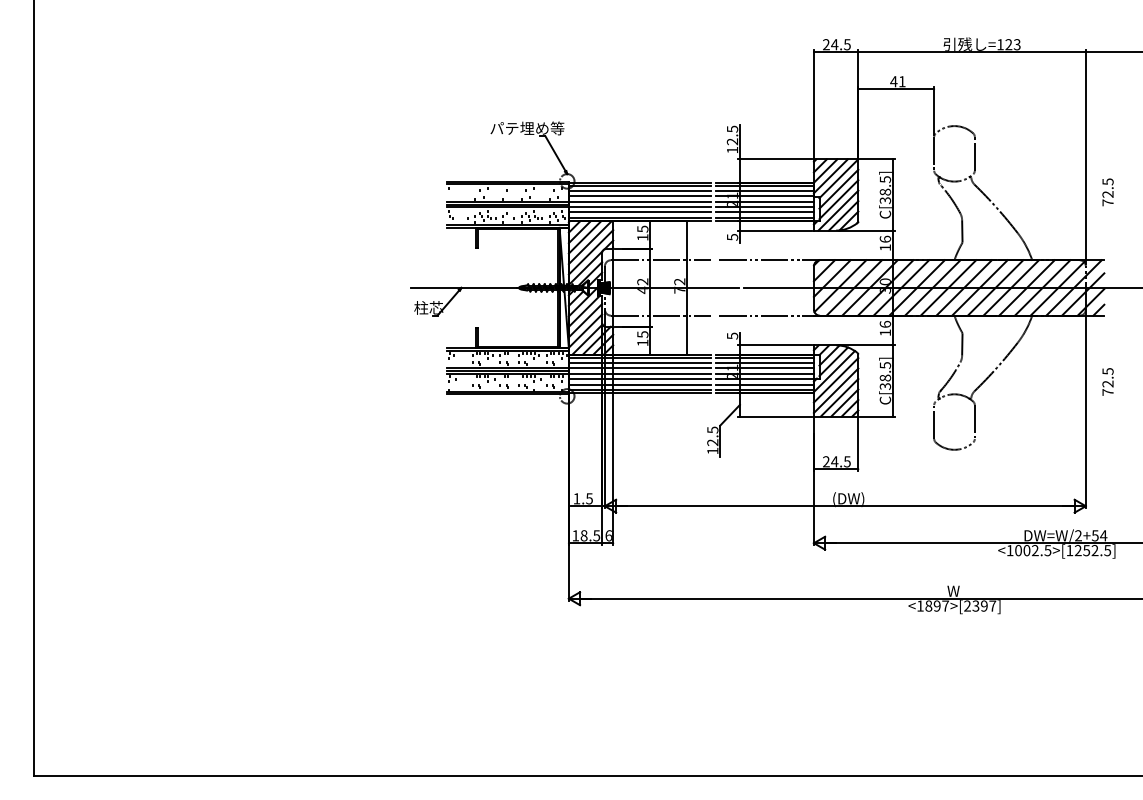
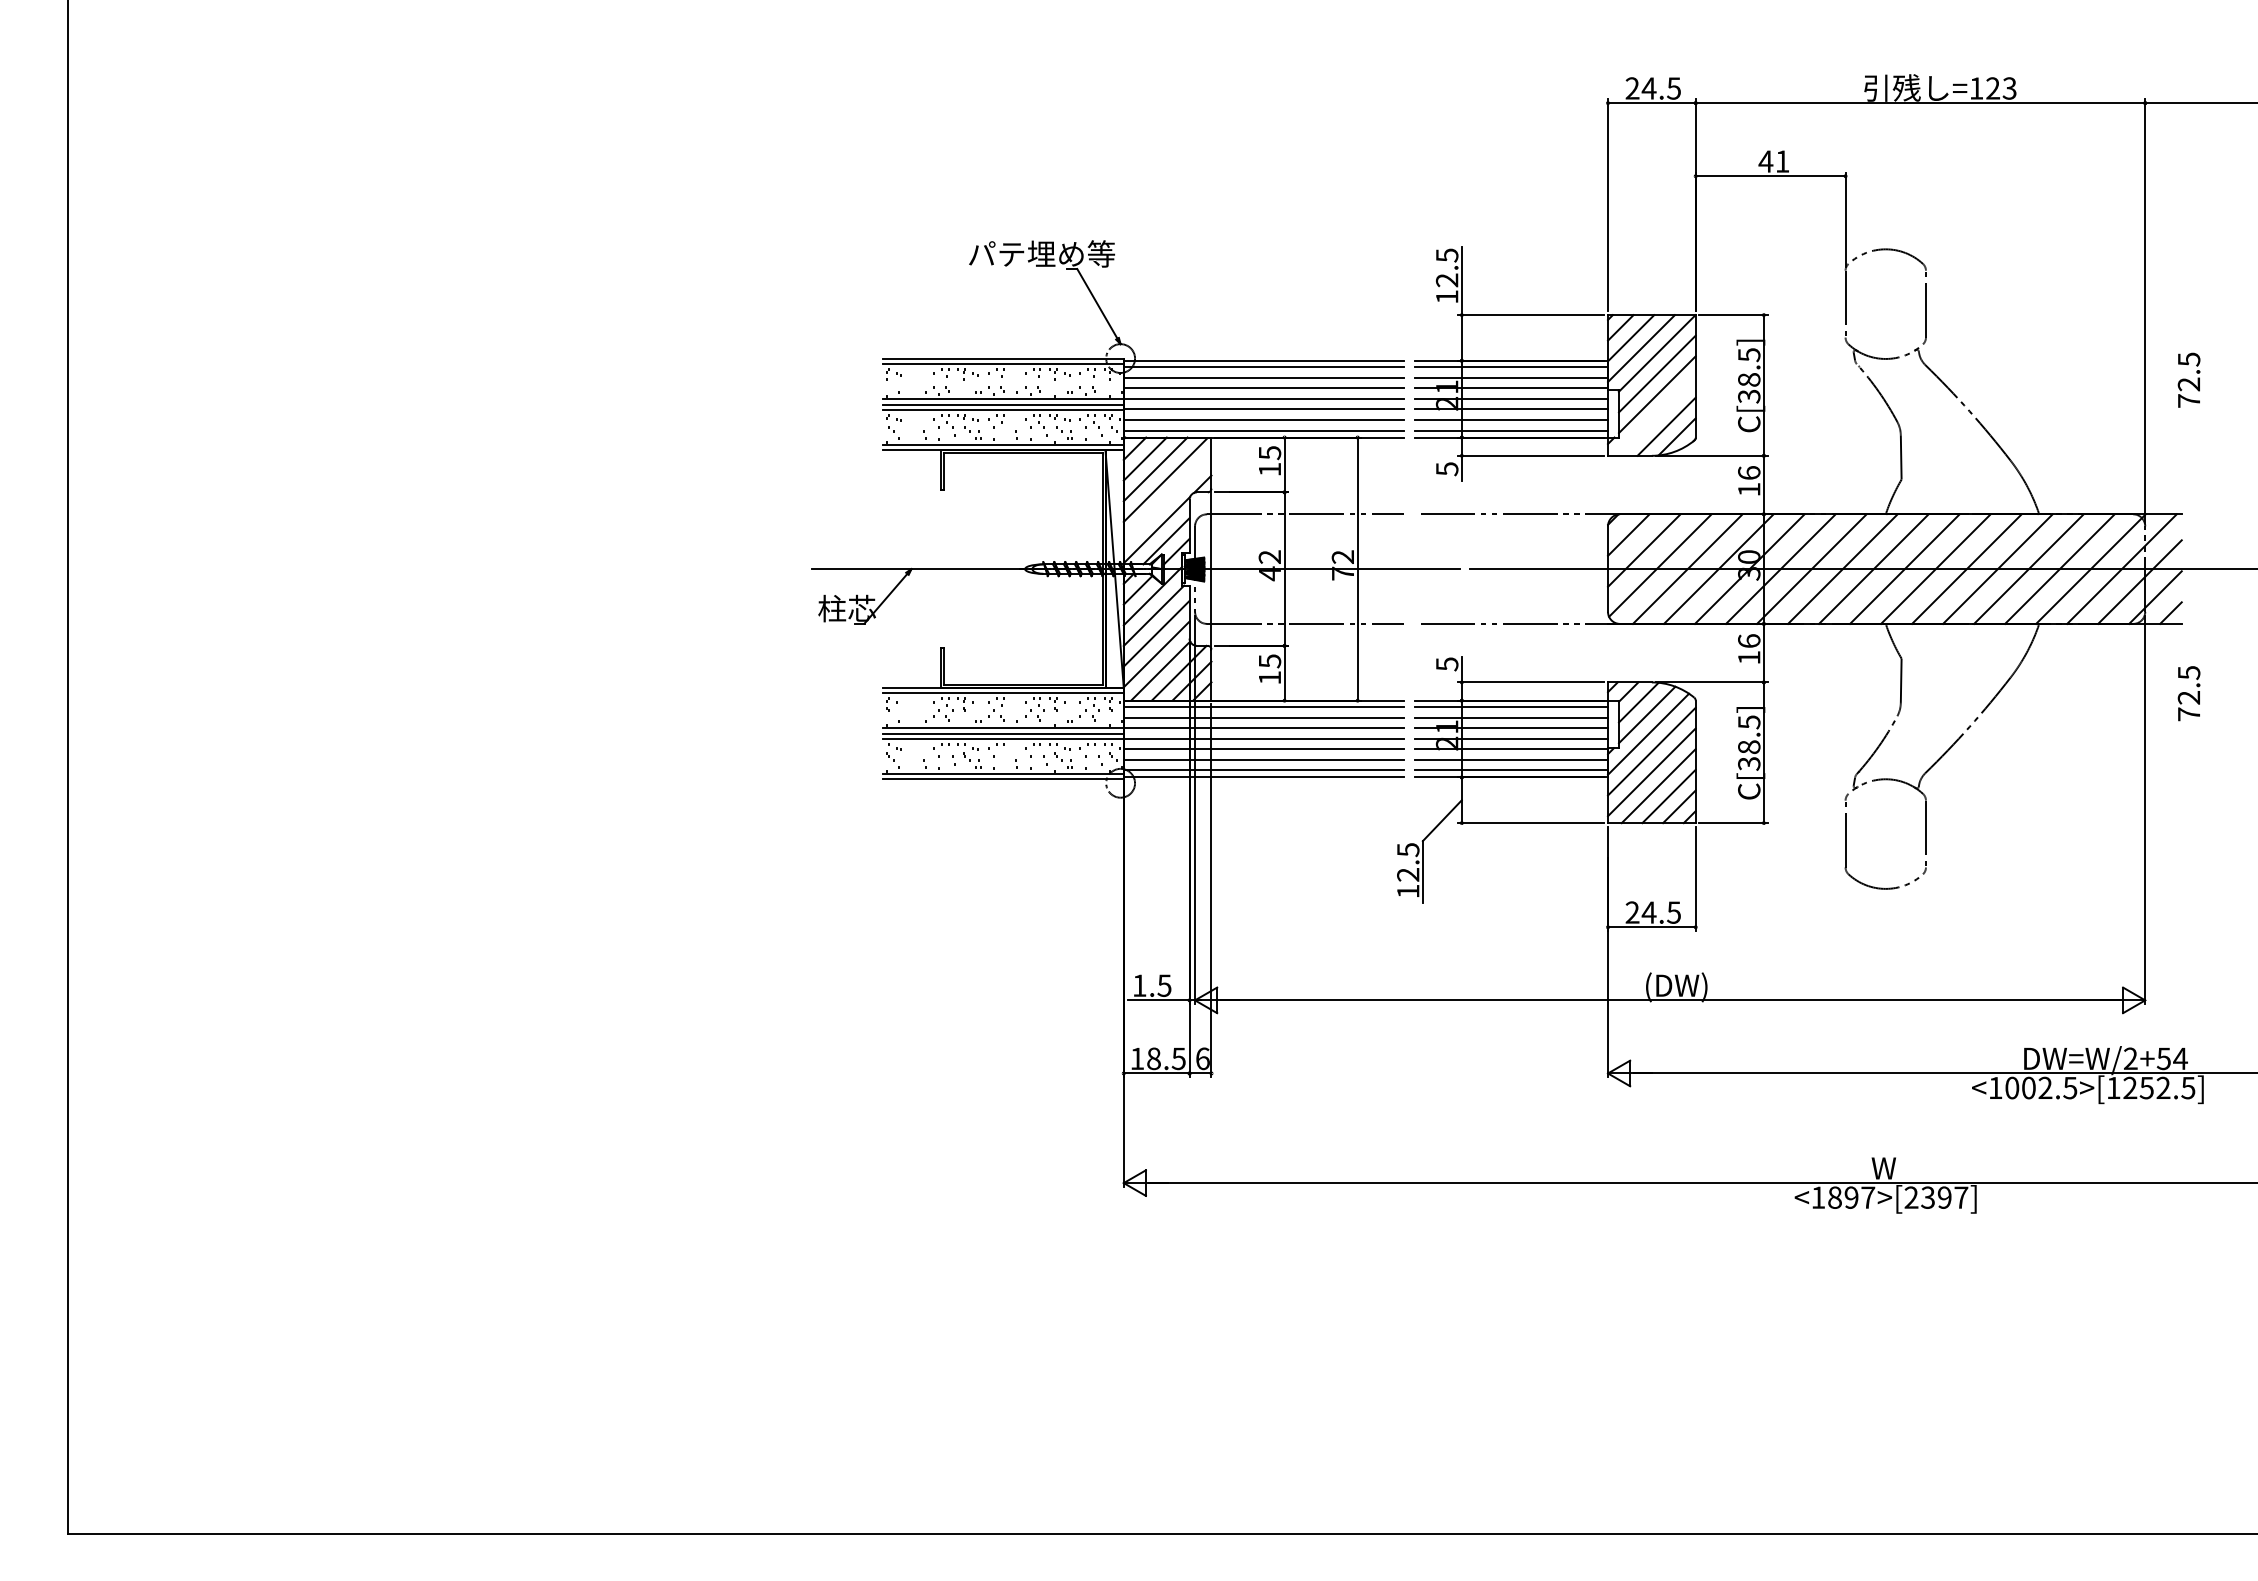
line: (838, 210) -> (1656, 416), removed
line: (590, 252) -> (1166, 499), removed
text: (1107, 381) -> (2188, 692), moved

